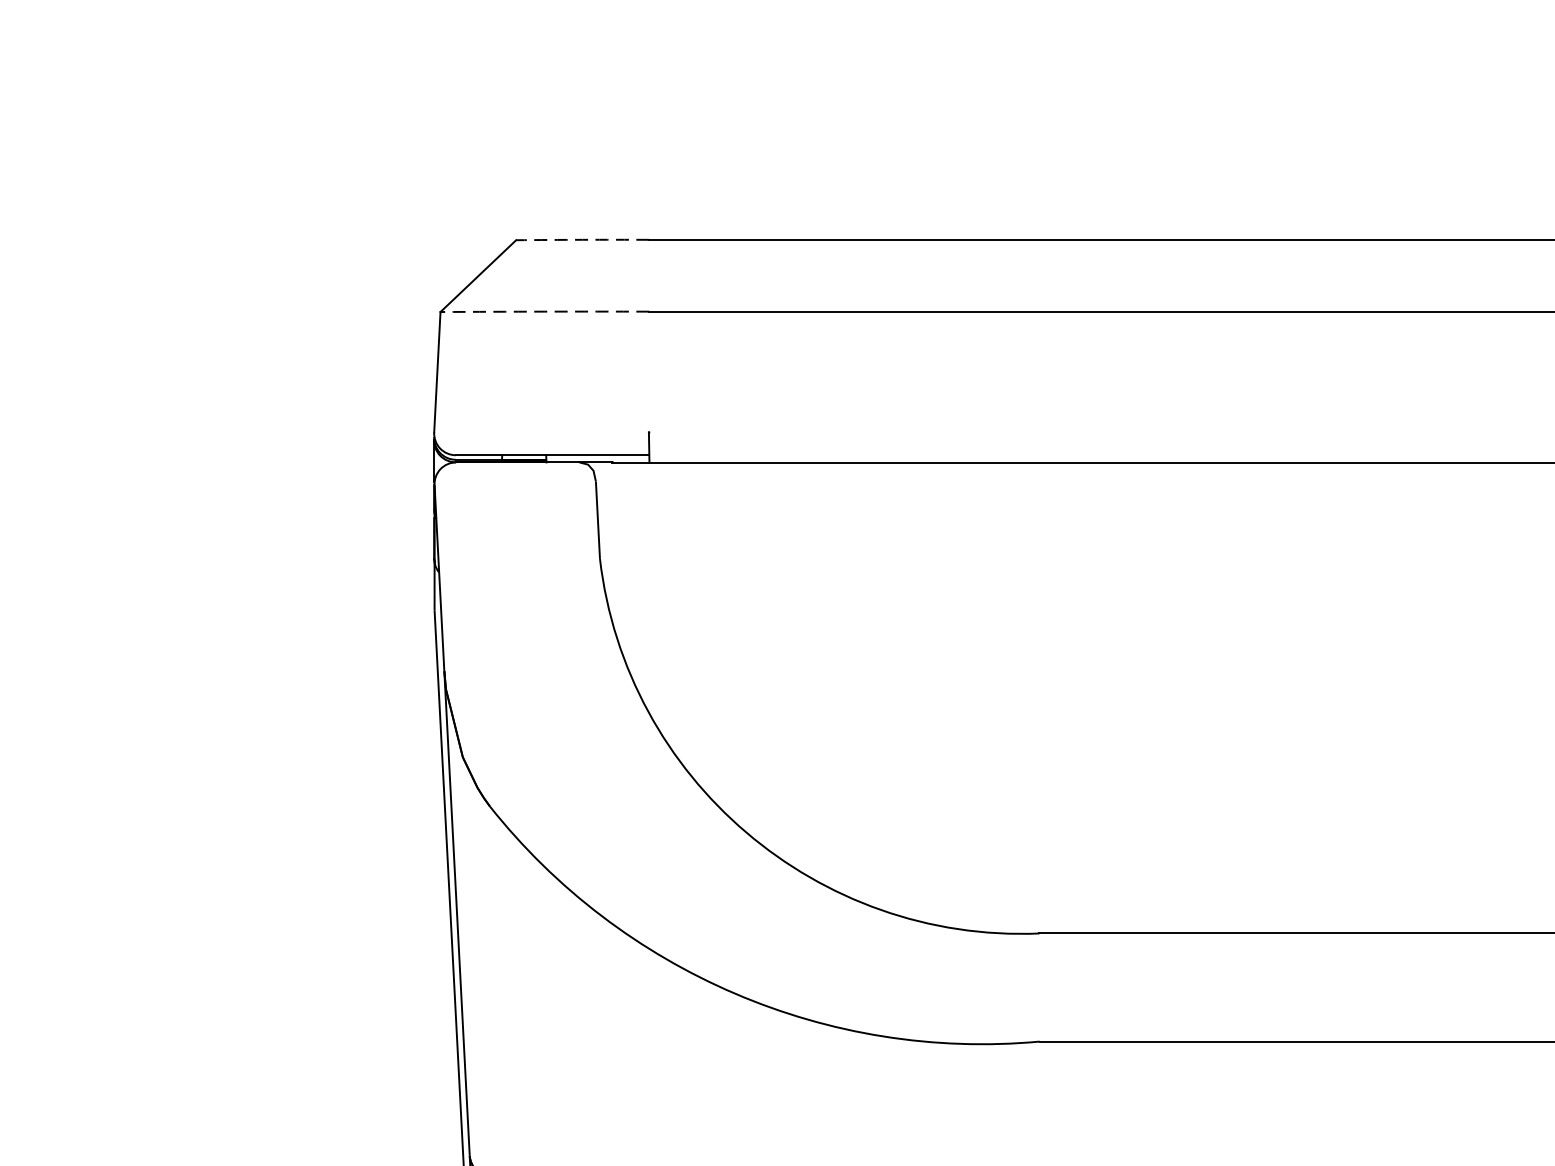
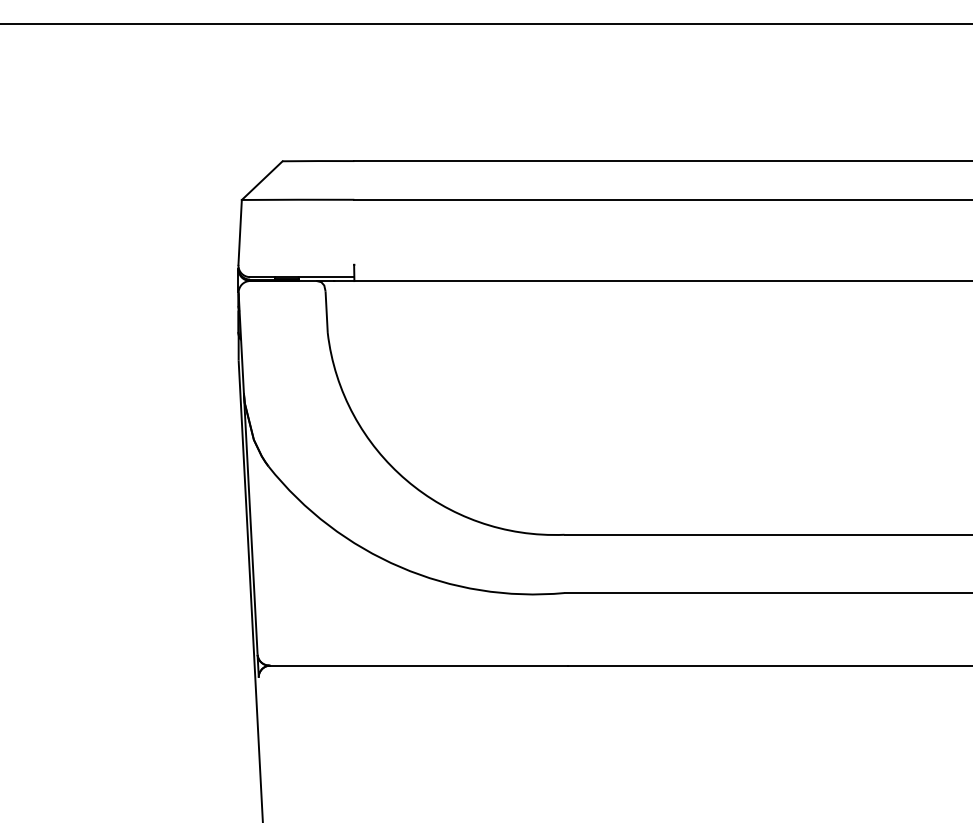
arc: (582, 240) -> (318, 161), dashed -> solid
arc: (545, 311) -> (298, 199), dashed -> solid

